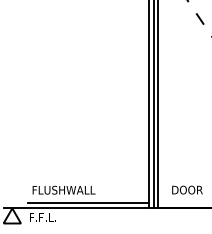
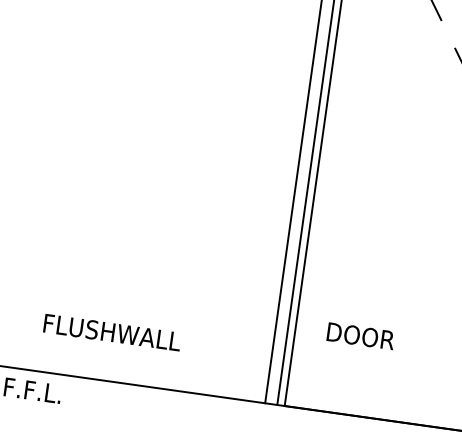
text: (63, 189) -> (111, 330), moved
text: (187, 189) -> (361, 334), moved
line: (88, 202) -> (136, 372), removed

